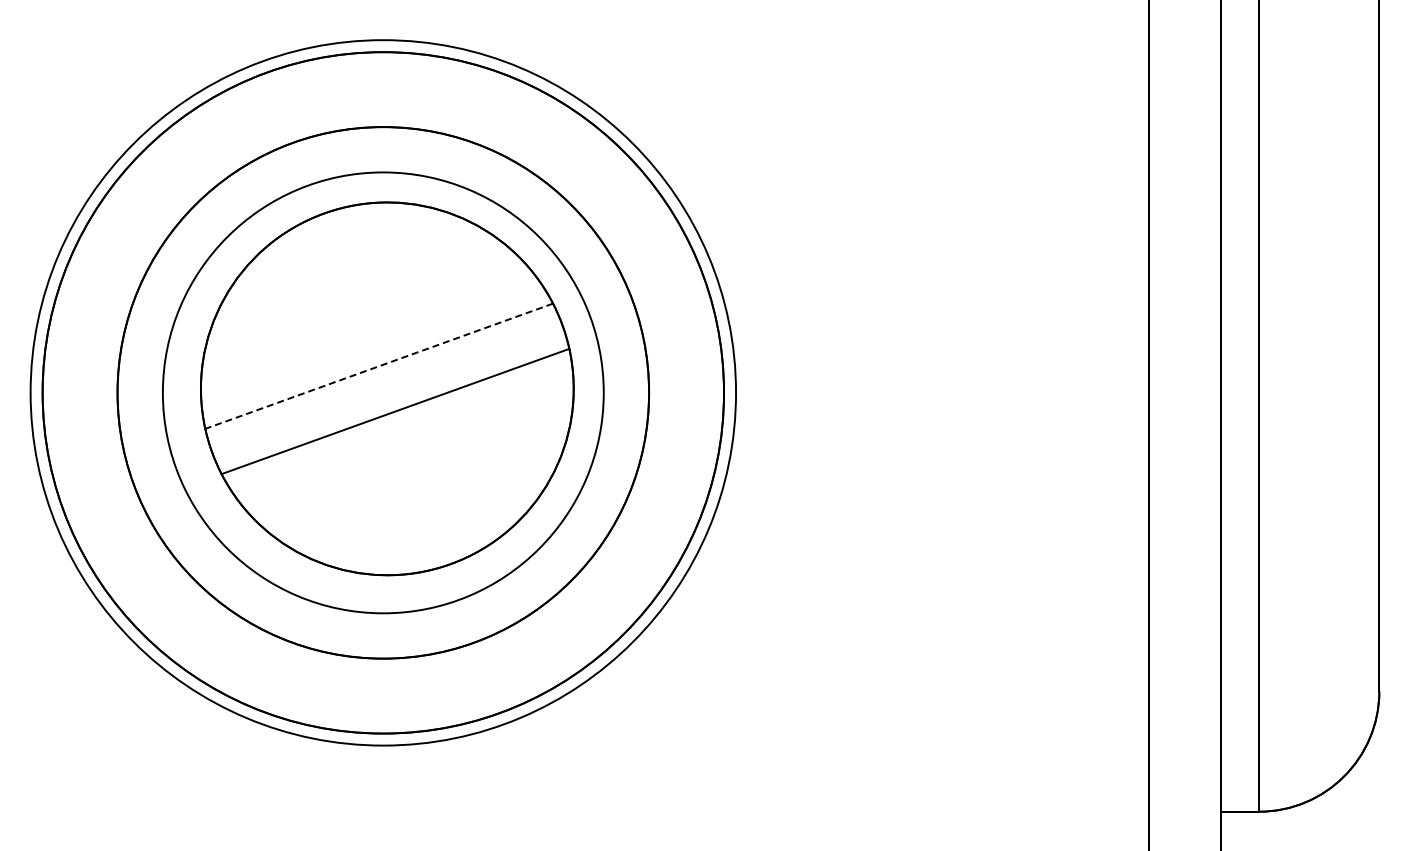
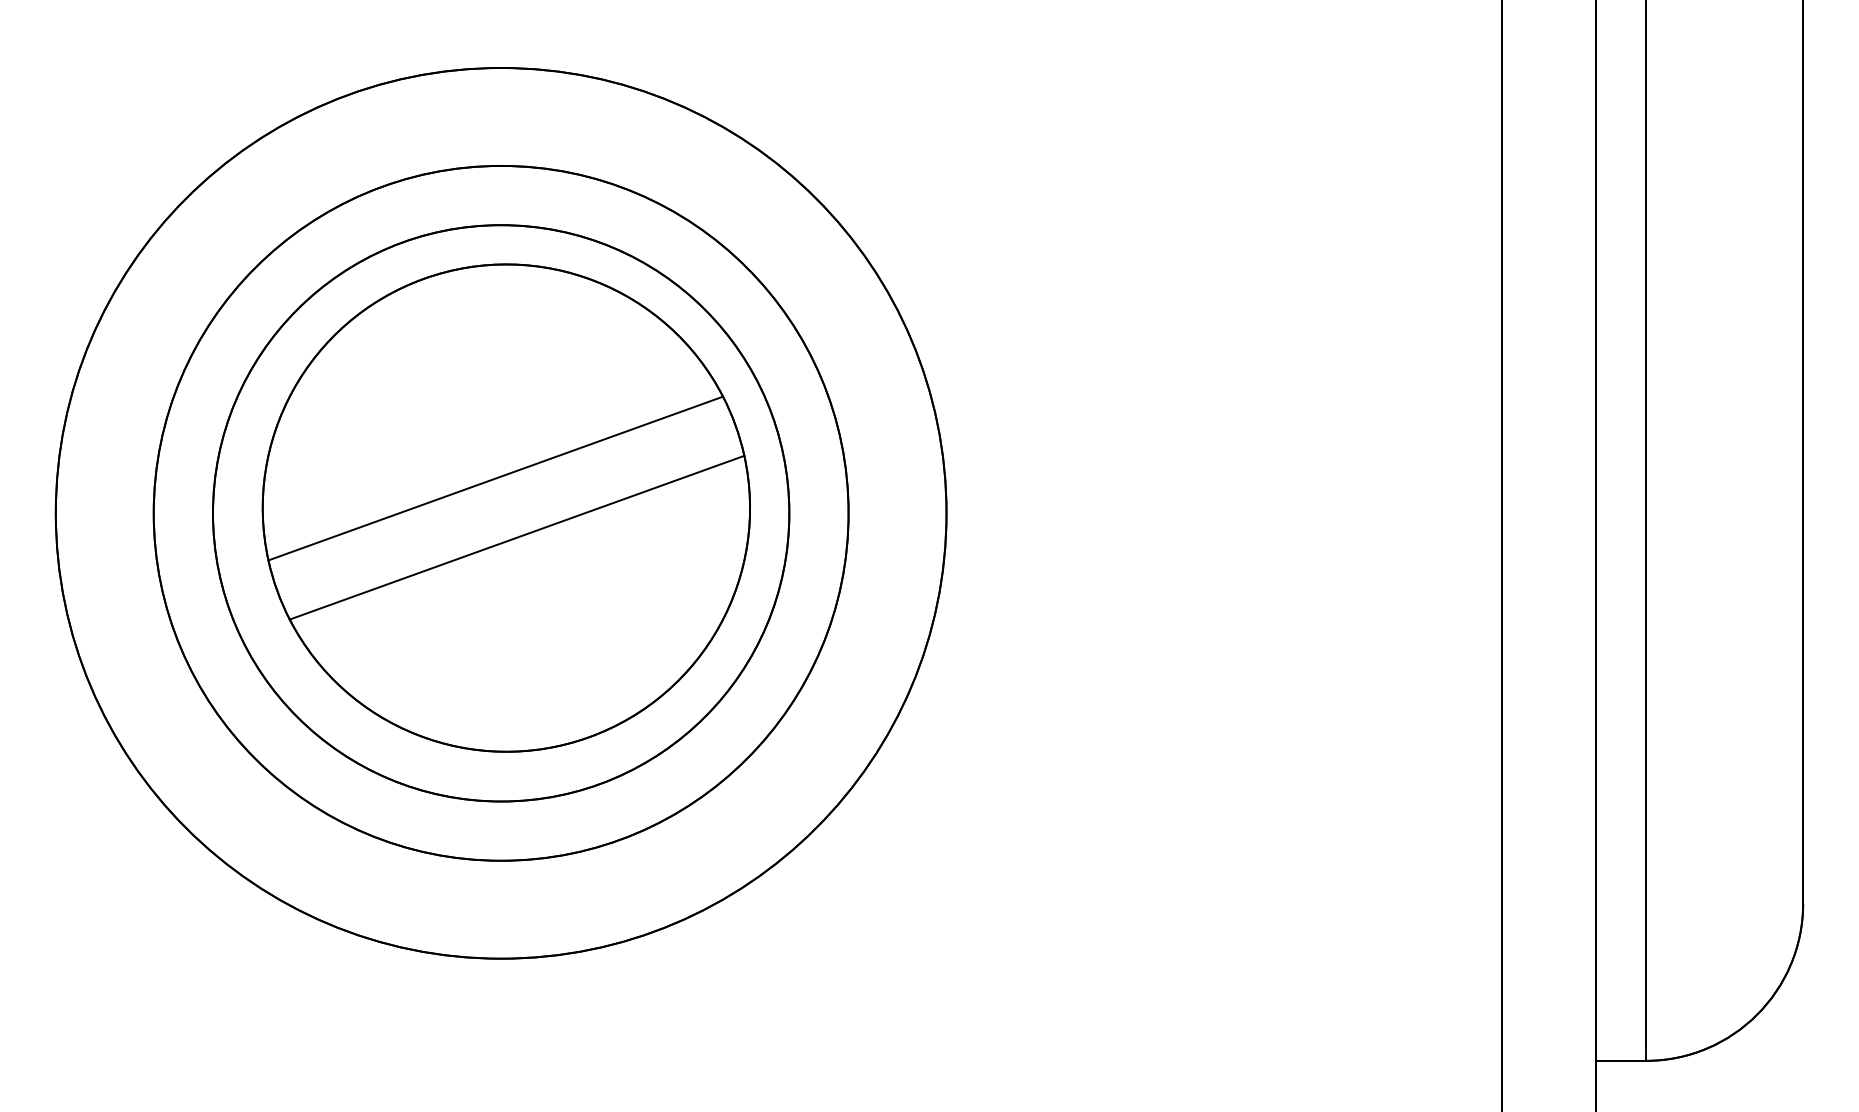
line: (379, 366) -> (496, 478), dashed -> solid
circle: (382, 392) -> (500, 512), size x0.62

